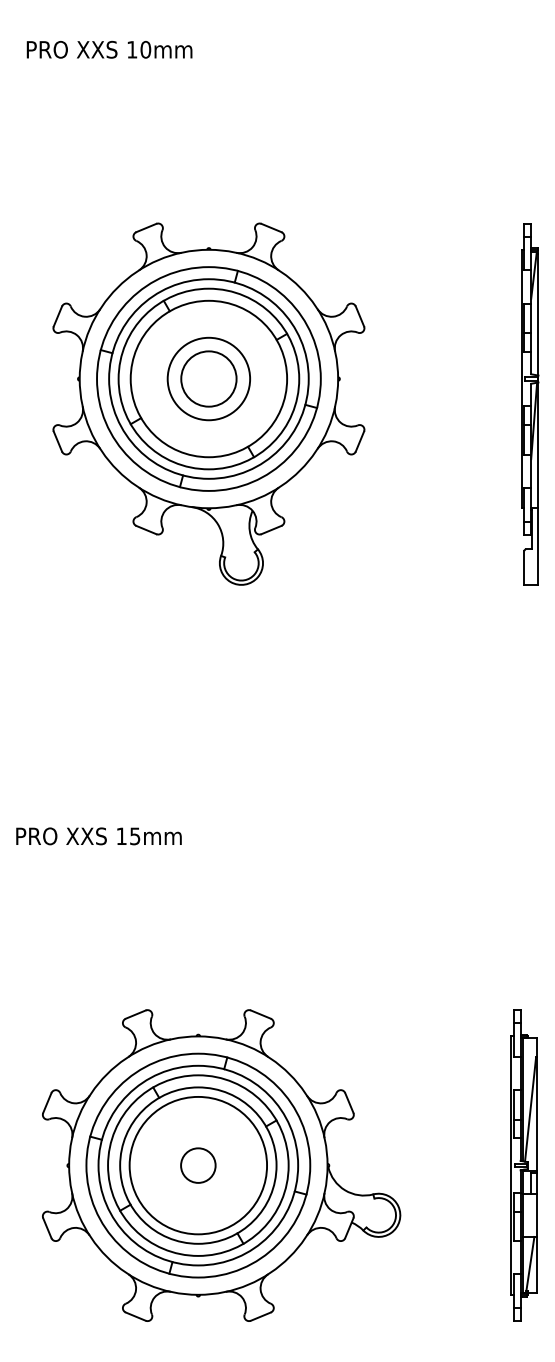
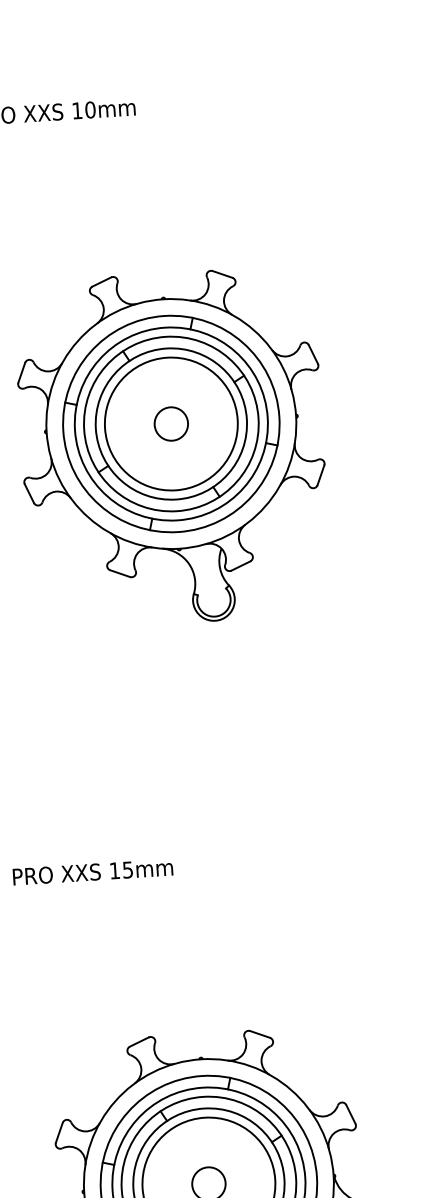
circle: (208, 378) -> (170, 423), size x0.62
circle: (208, 378) -> (170, 423), size x1.67

